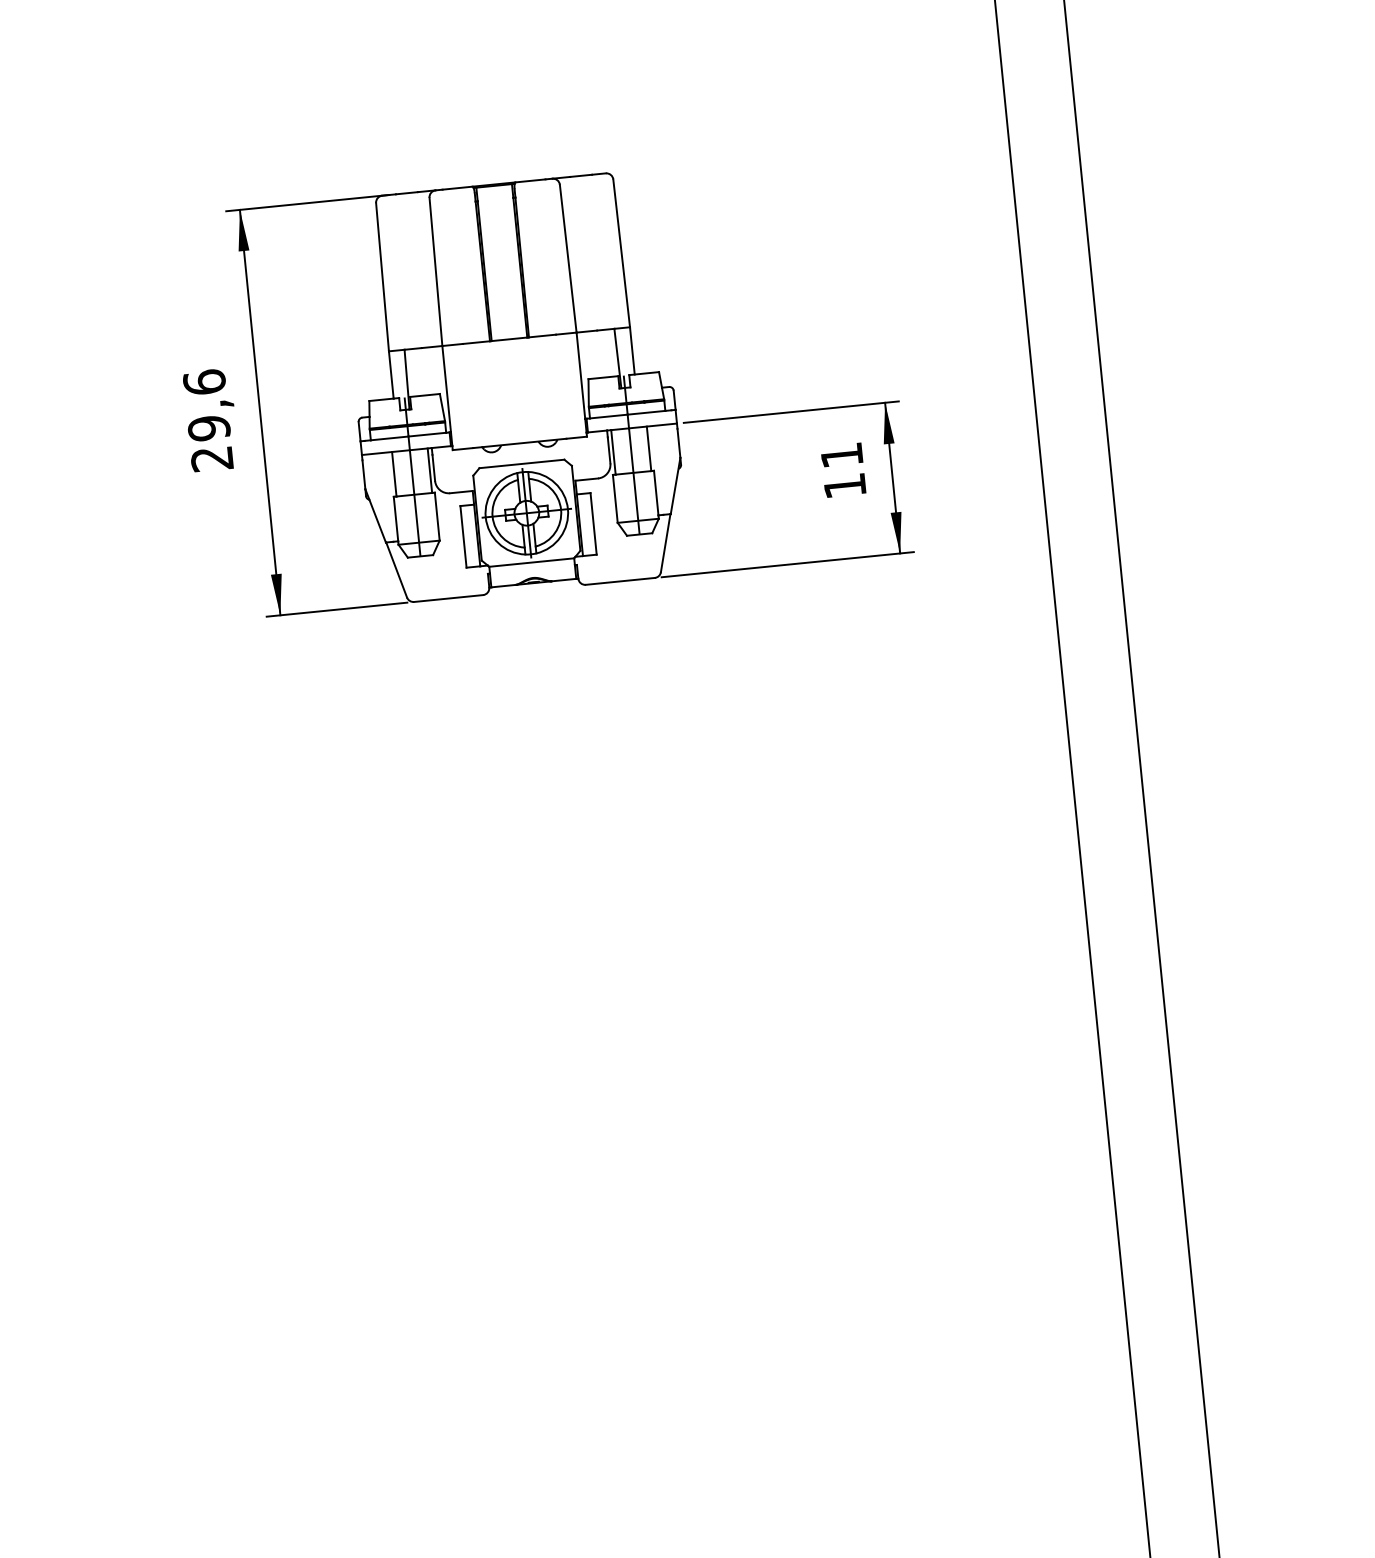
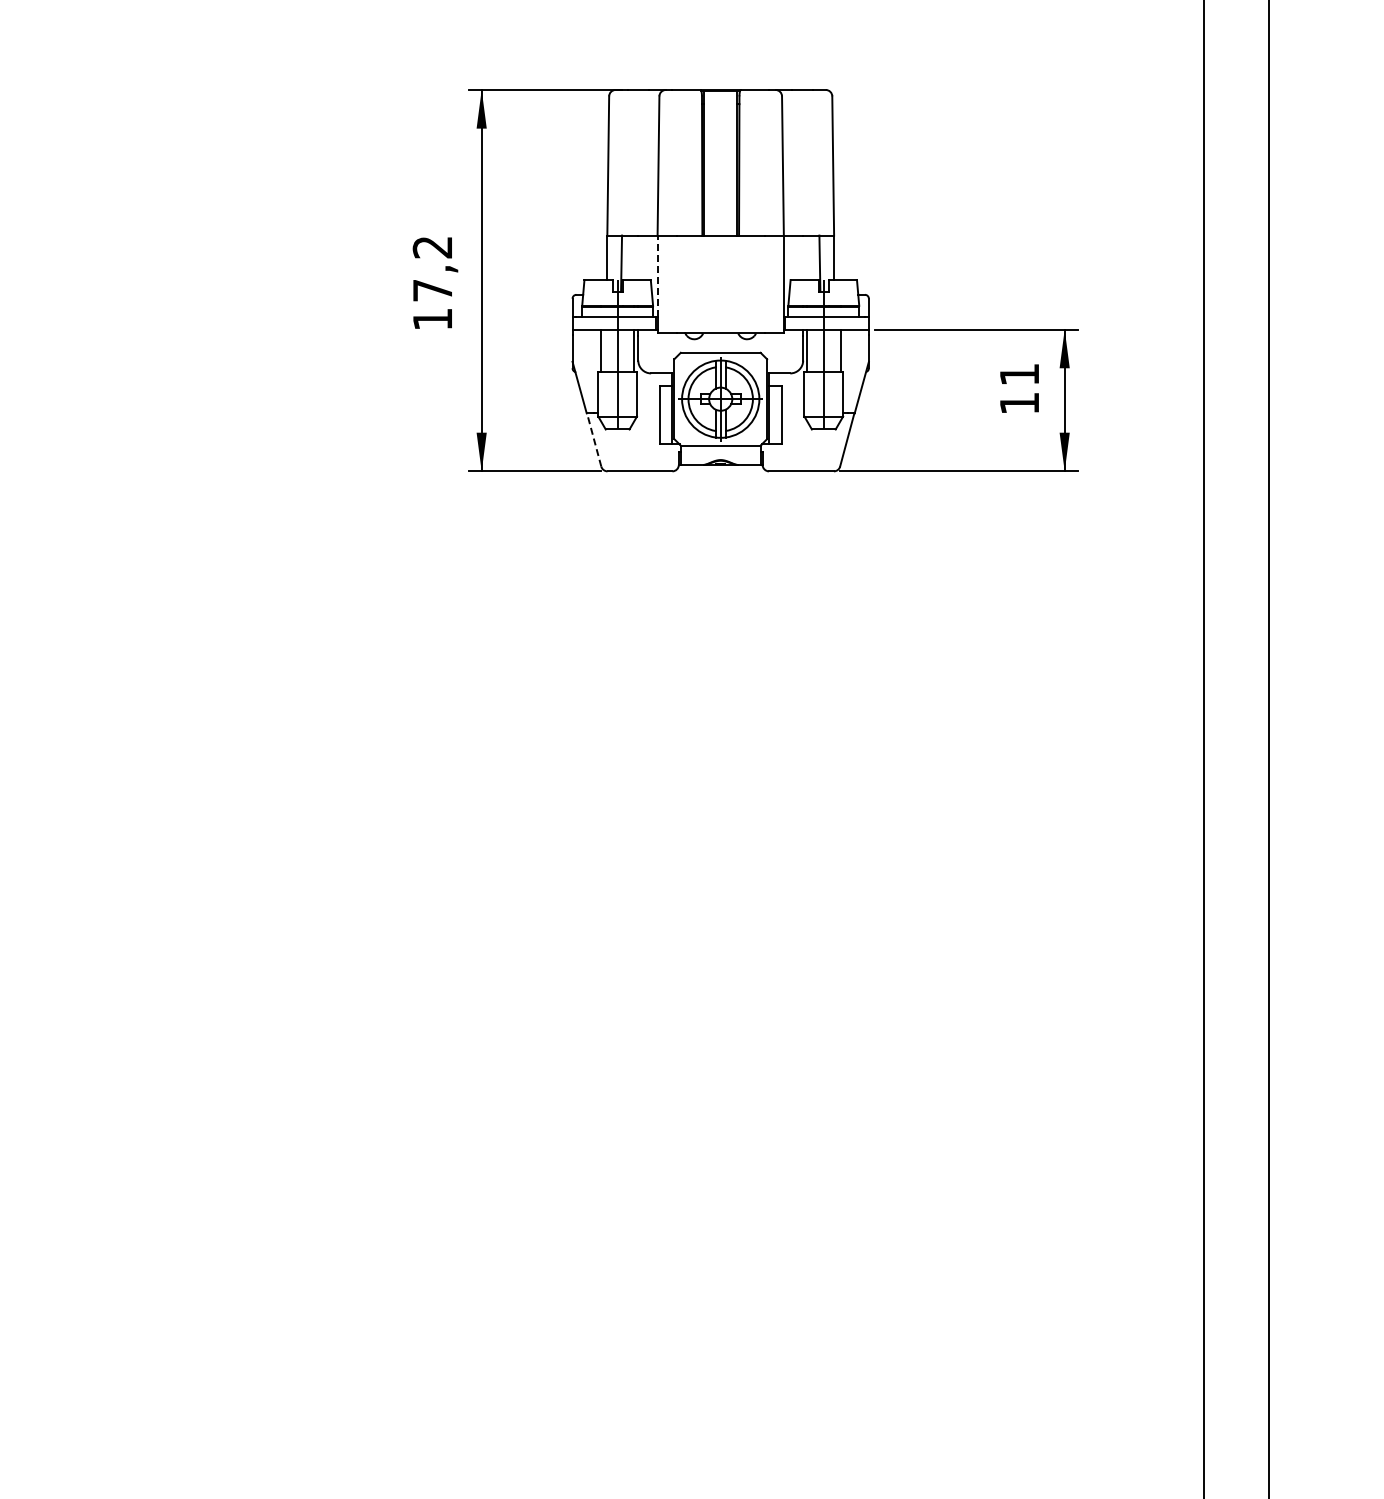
line: (446, 389) -> (657, 276), solid -> dashed
text: (208, 419) -> (432, 282), 29,6 -> 17,2
line: (396, 569) -> (594, 439), solid -> dashed

